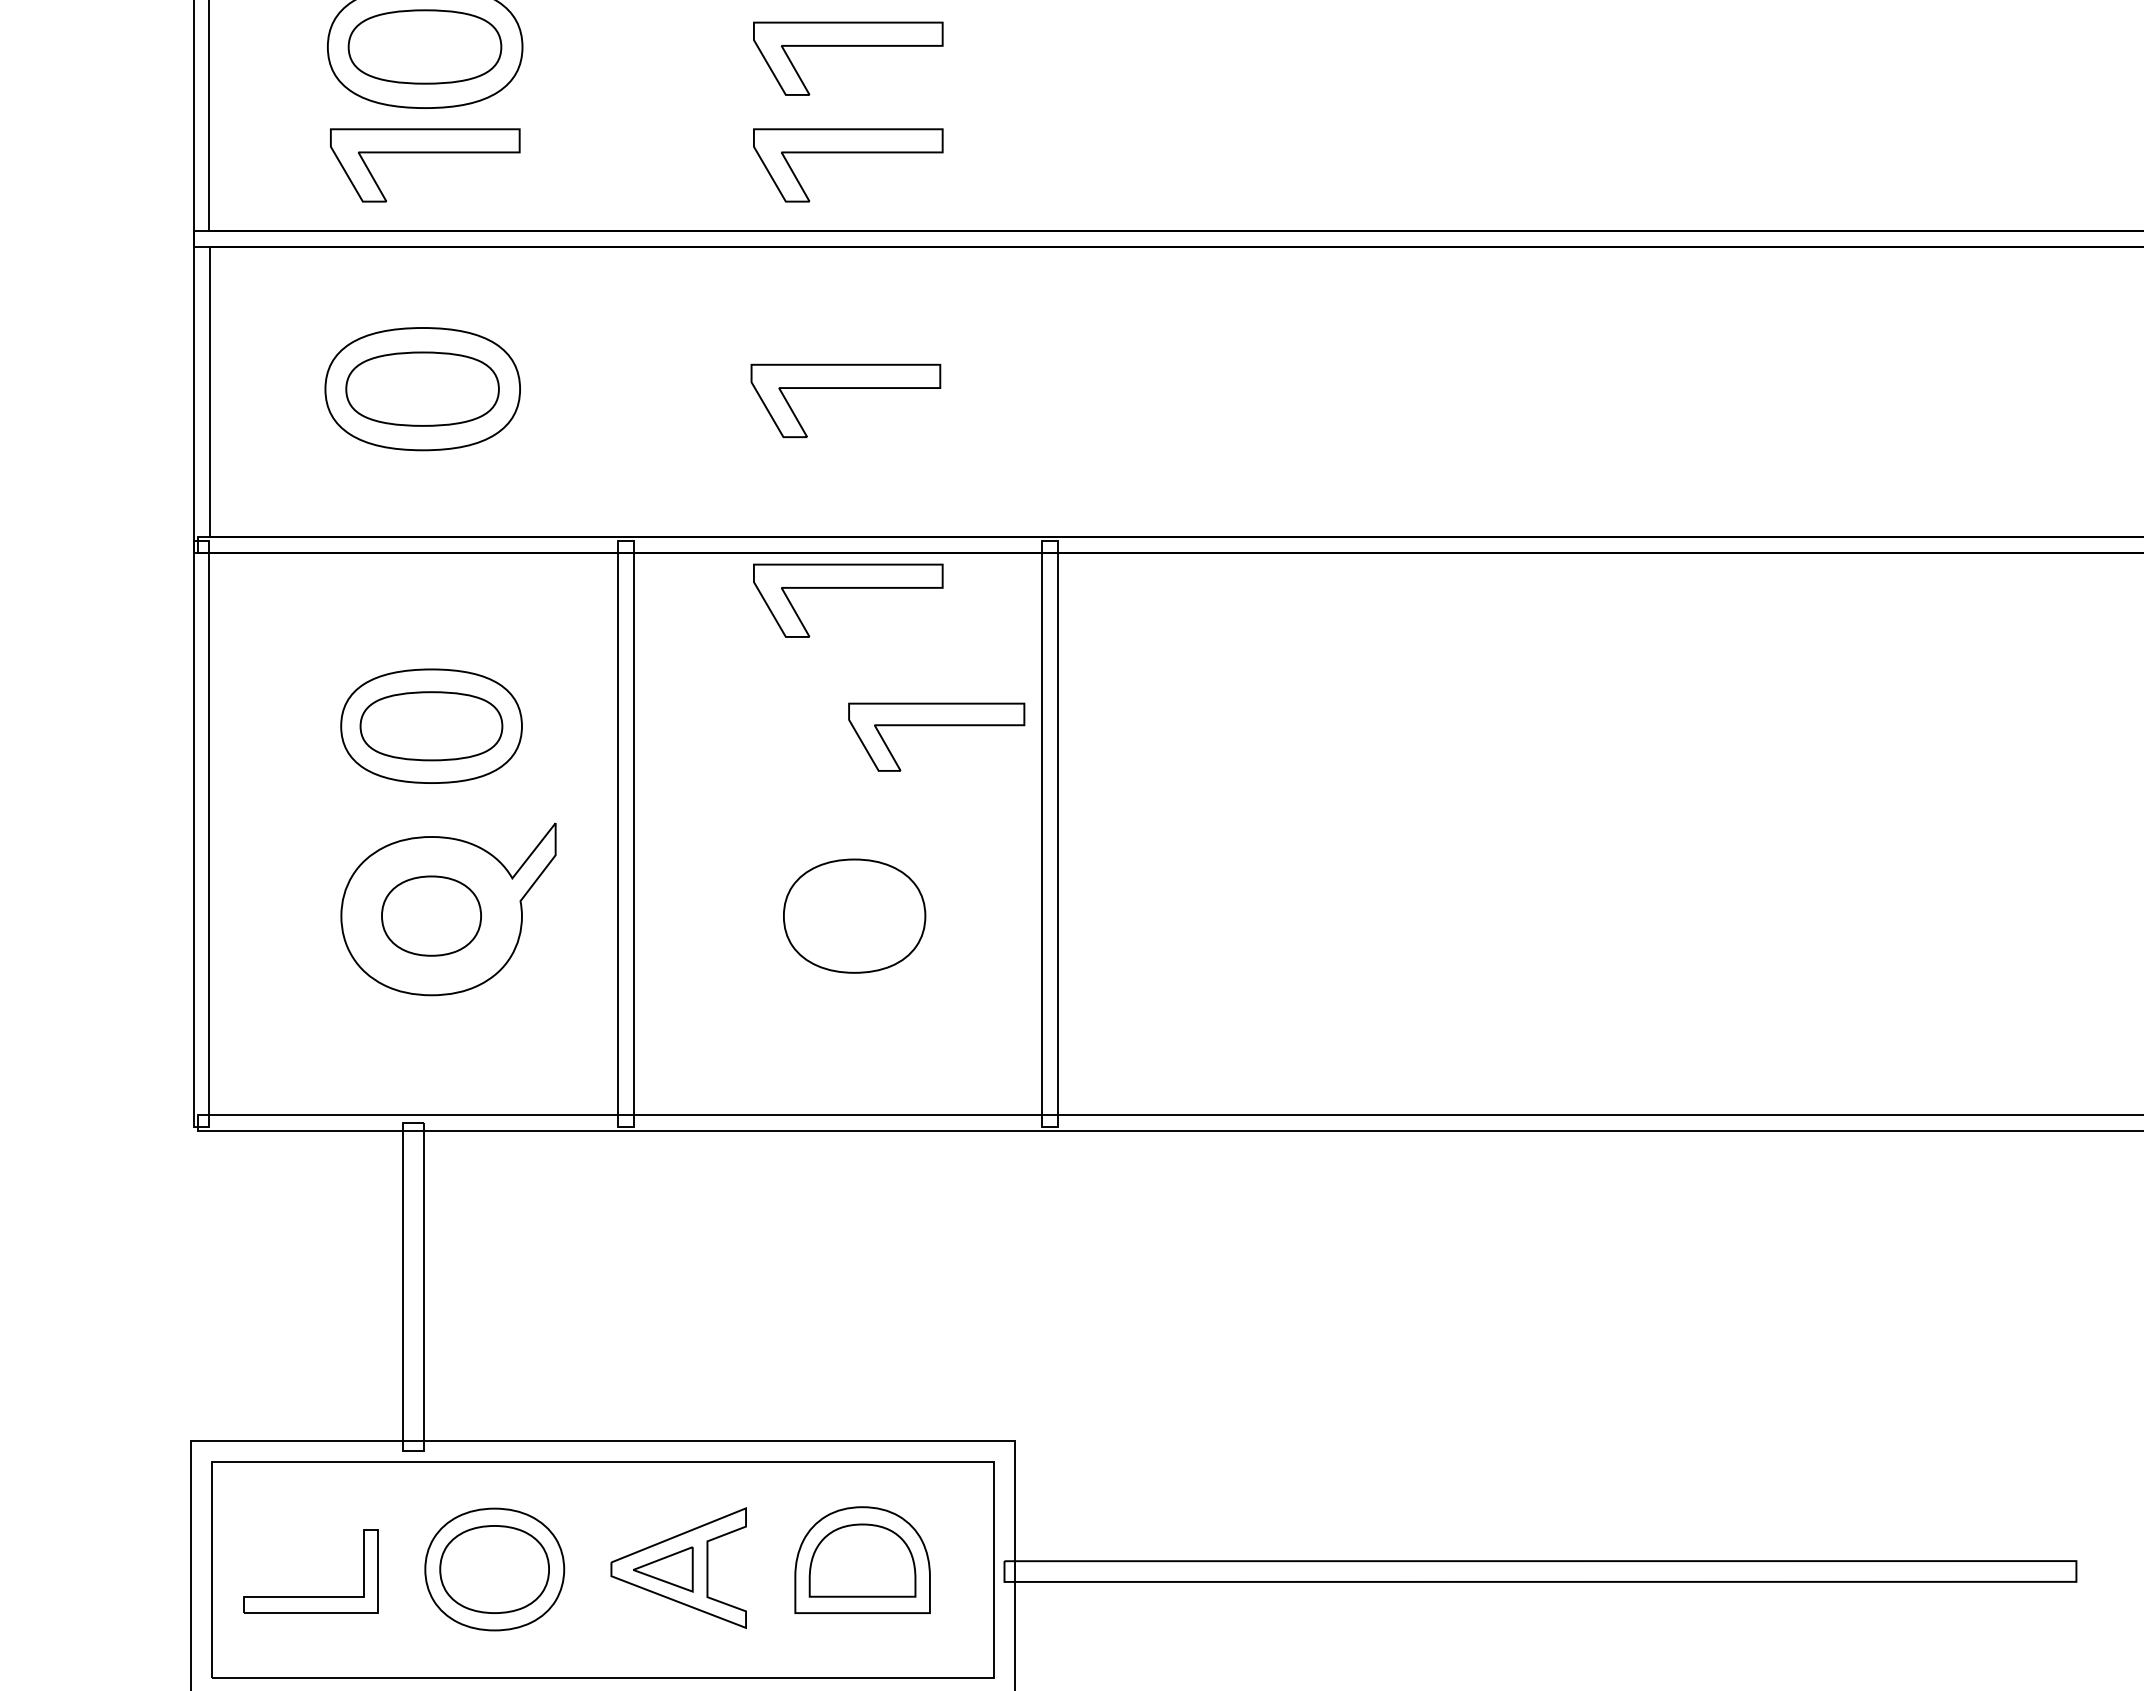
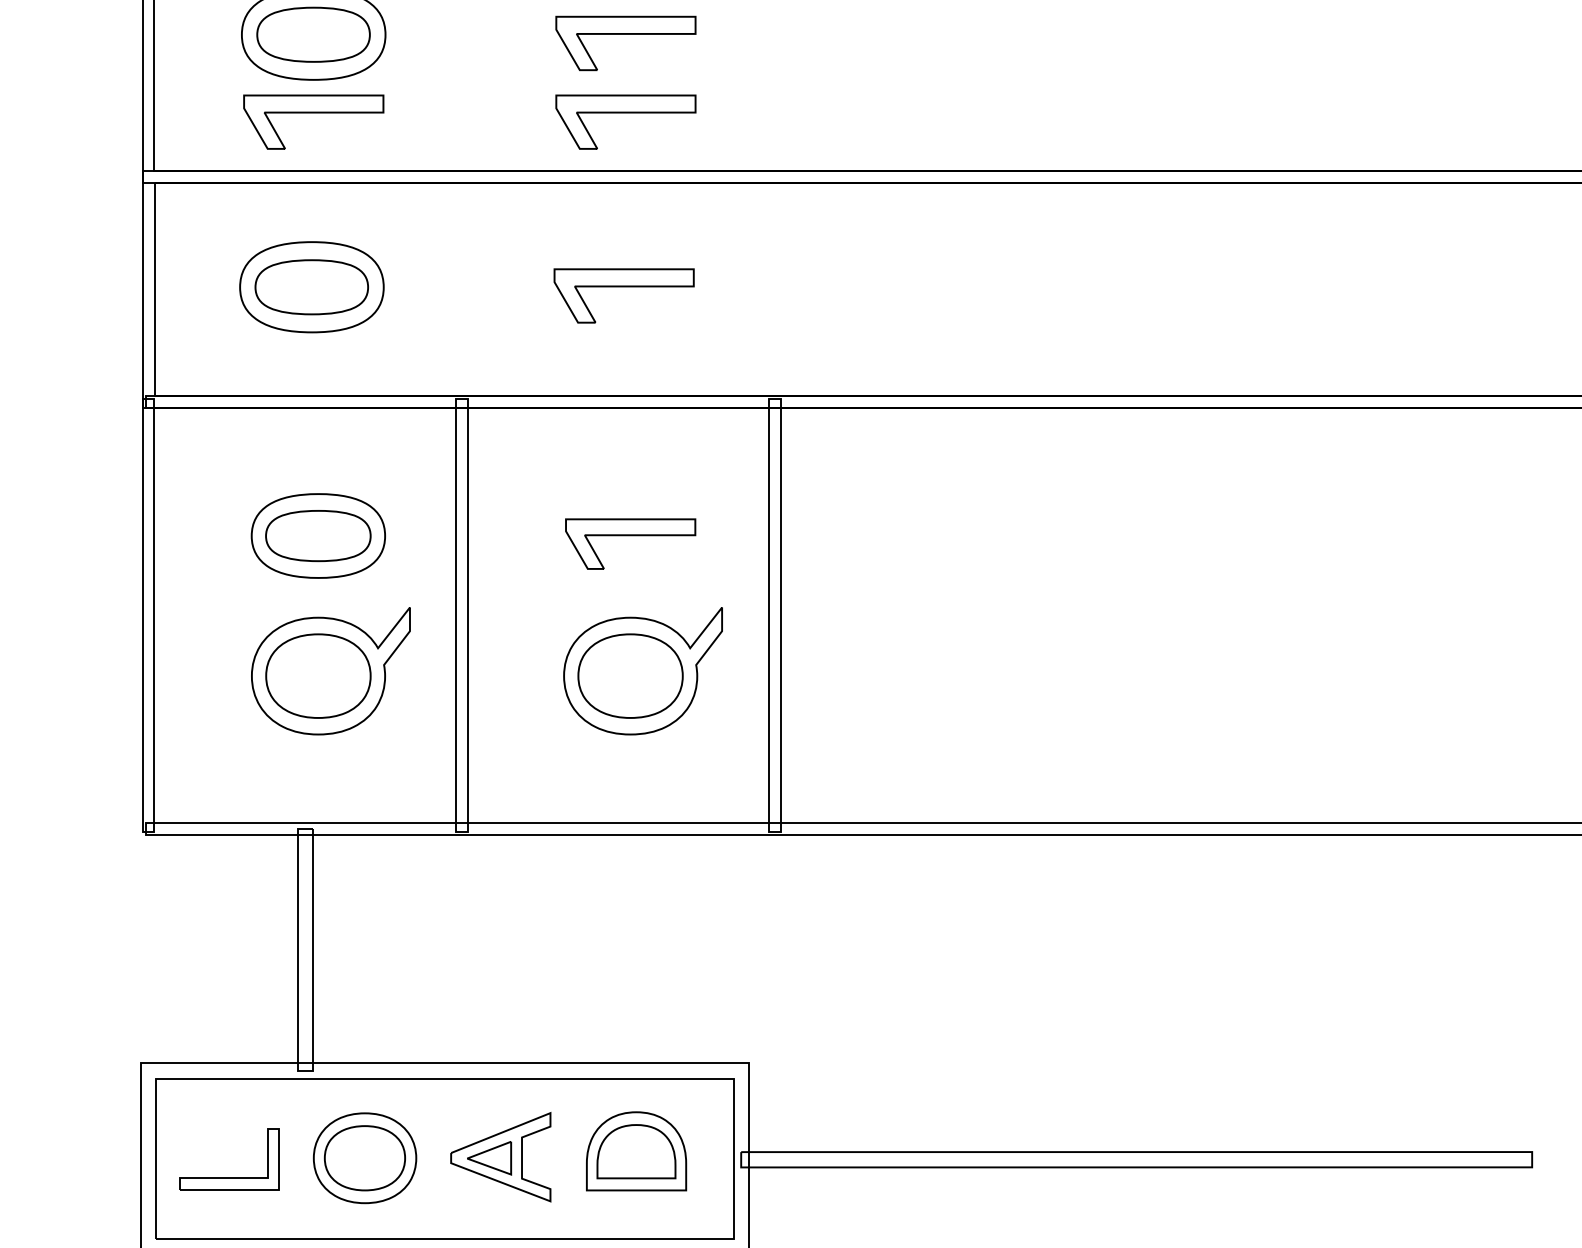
part: (848, 588) -> (626, 434), removed
part: (936, 726) -> (630, 536), moved
part: (871, 909) -> (643, 671), added
part: (431, 915) -> (318, 675), size x1.43

